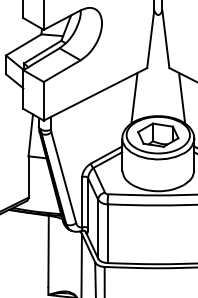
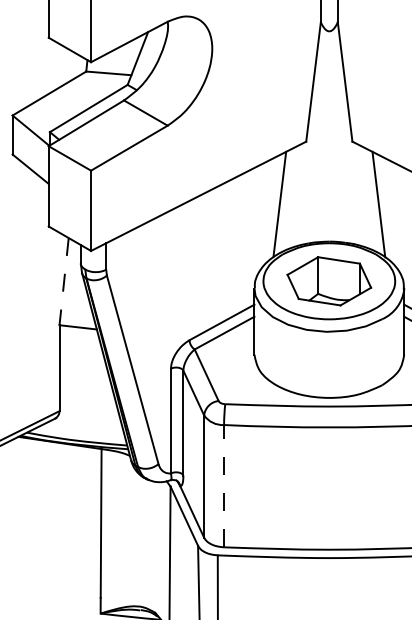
line: (30, 135) -> (63, 281), solid -> dashed
line: (107, 233) -> (223, 485), solid -> dashed

